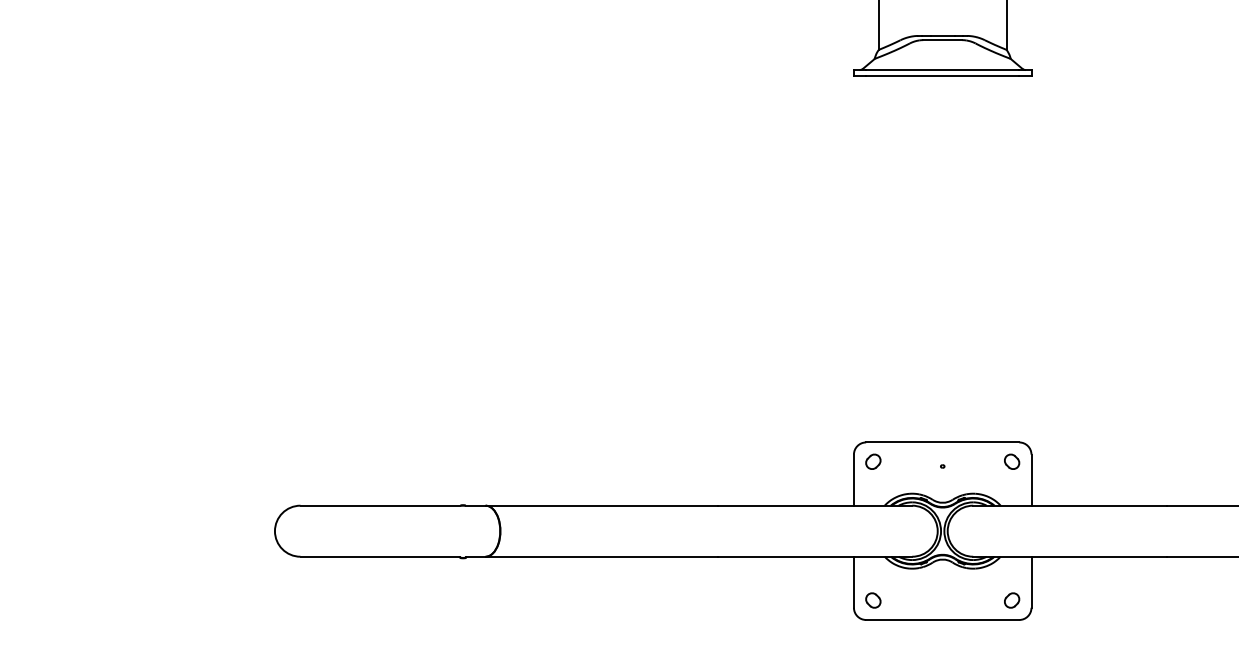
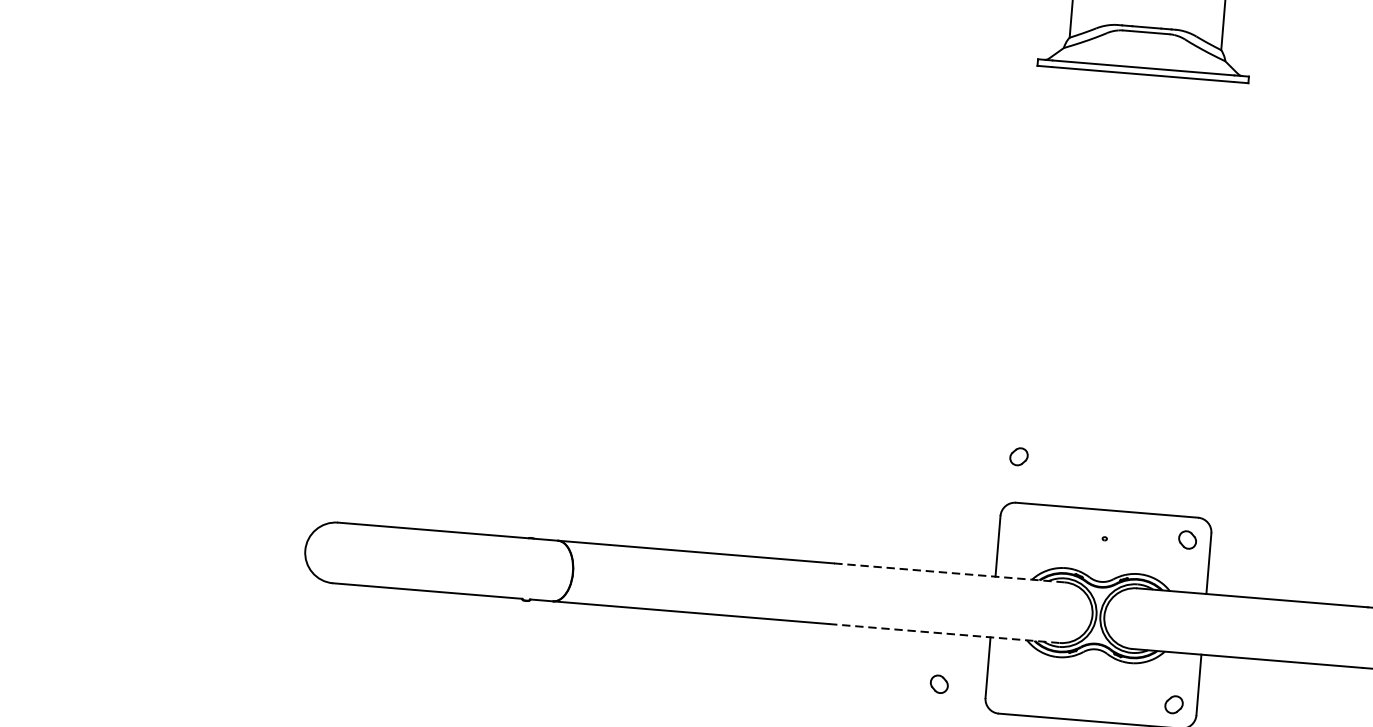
part: (873, 461) -> (1019, 456), moved
line: (814, 505) -> (948, 572), solid -> dashed
line: (815, 556) -> (944, 633), solid -> dashed
part: (873, 600) -> (939, 684), moved

